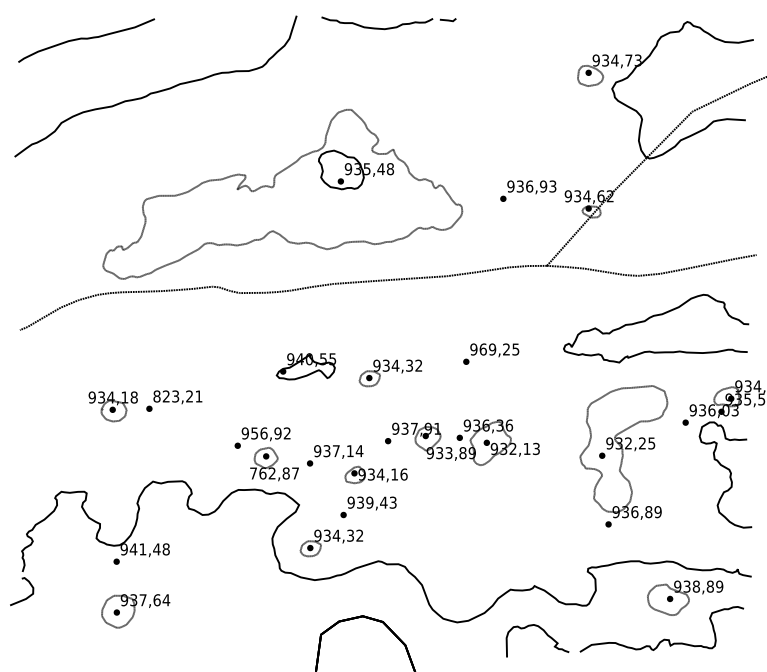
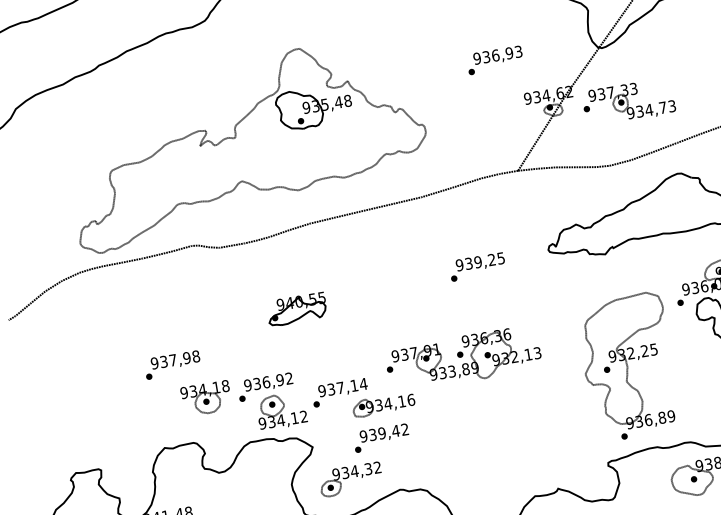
text: (528, 190) -> (495, 59), moved
part: (666, 216) -> (628, 102), added
text: (482, 349) -> (468, 263), 969,25 -> 939,25
part: (389, 373) -> (380, 302), removed
text: (177, 396) -> (174, 360), 823,21 -> 937,98
part: (112, 406) -> (205, 398), moved
text: (254, 432) -> (256, 382), 956,92 -> 936,92
part: (623, 456) -> (628, 367), moved
text: (274, 473) -> (283, 420), 762,87 -> 934,12
text: (392, 502) -> (404, 429), 939,43 -> 939,42

